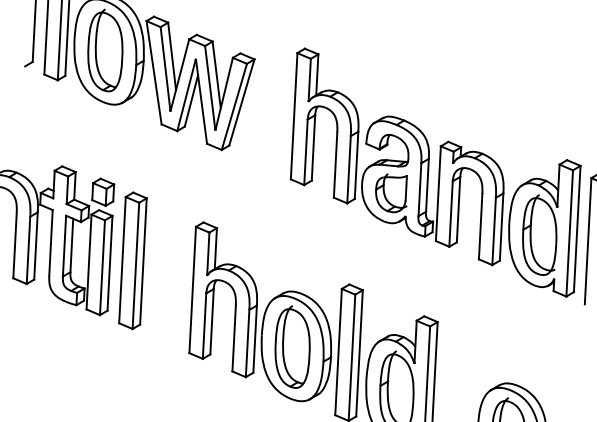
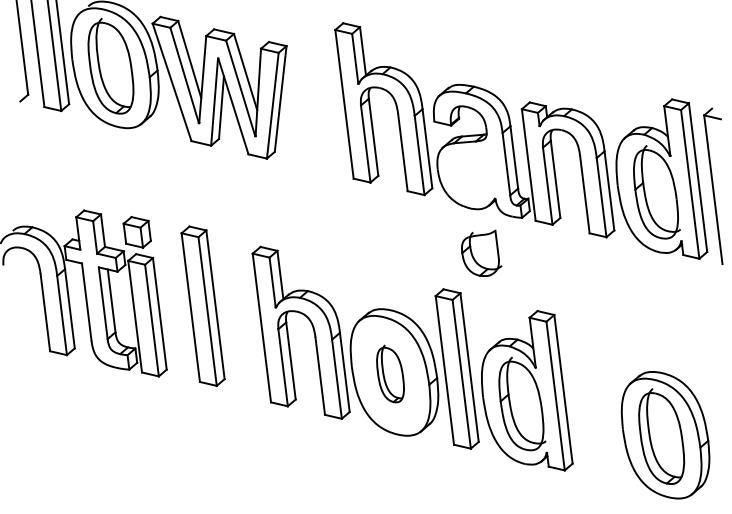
part: (392, 191) -> (481, 252), moved
part: (132, 260) -> (202, 305), moved
part: (292, 346) -> (390, 373), size x0.6

